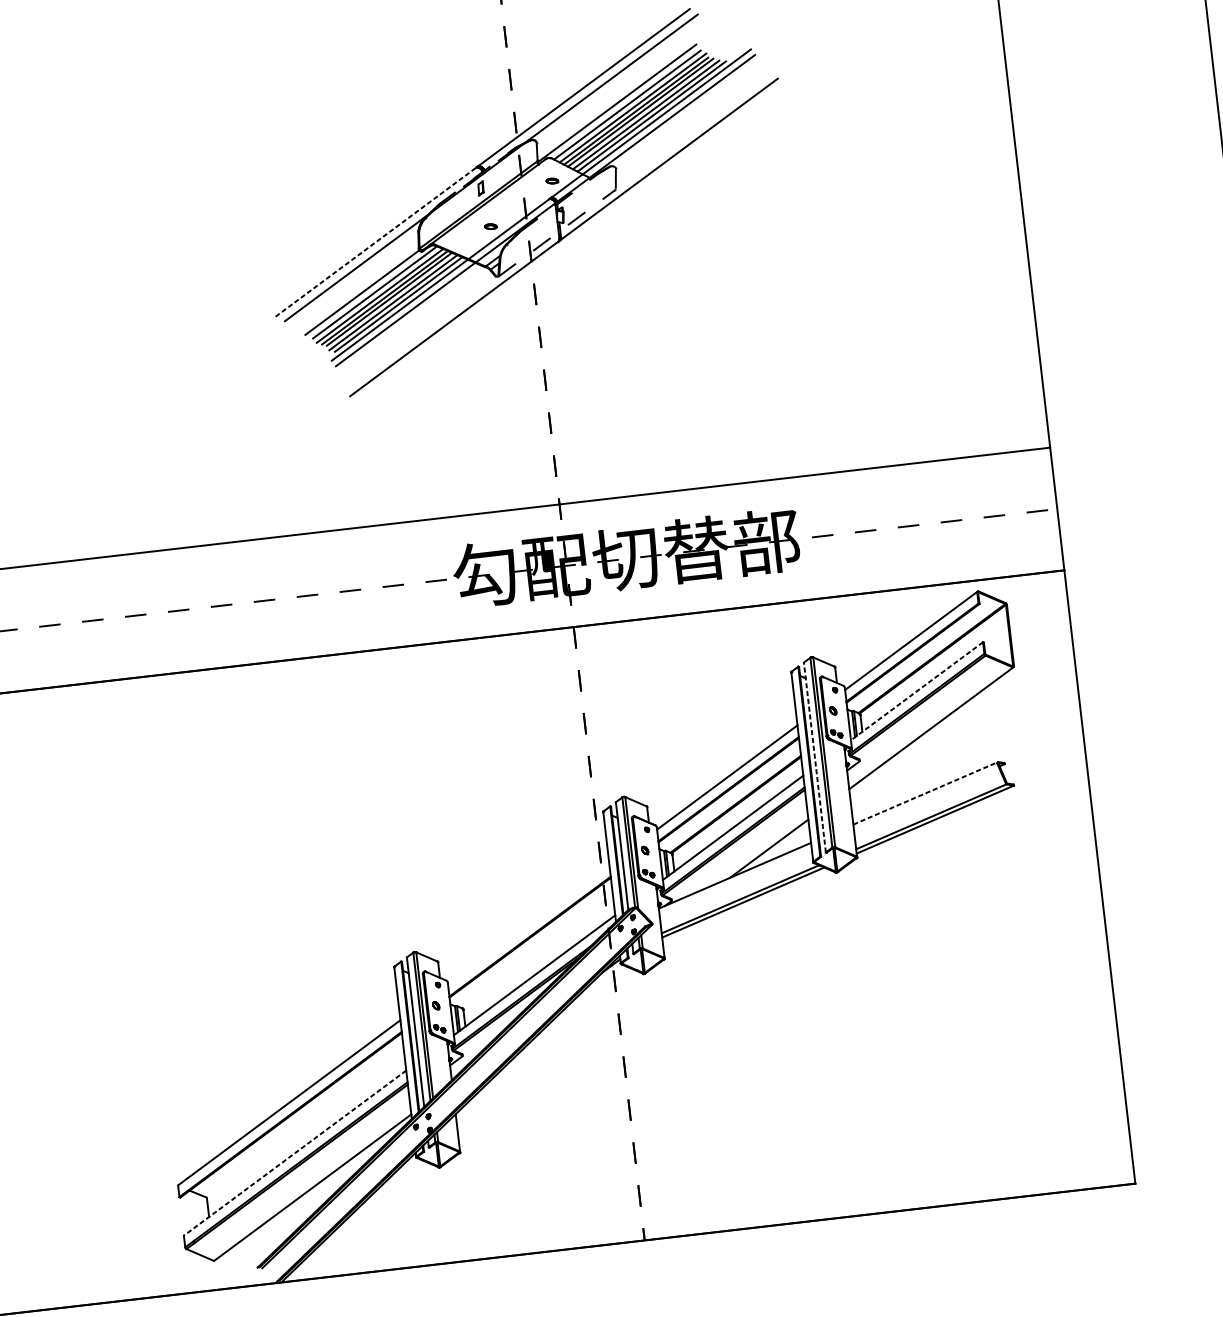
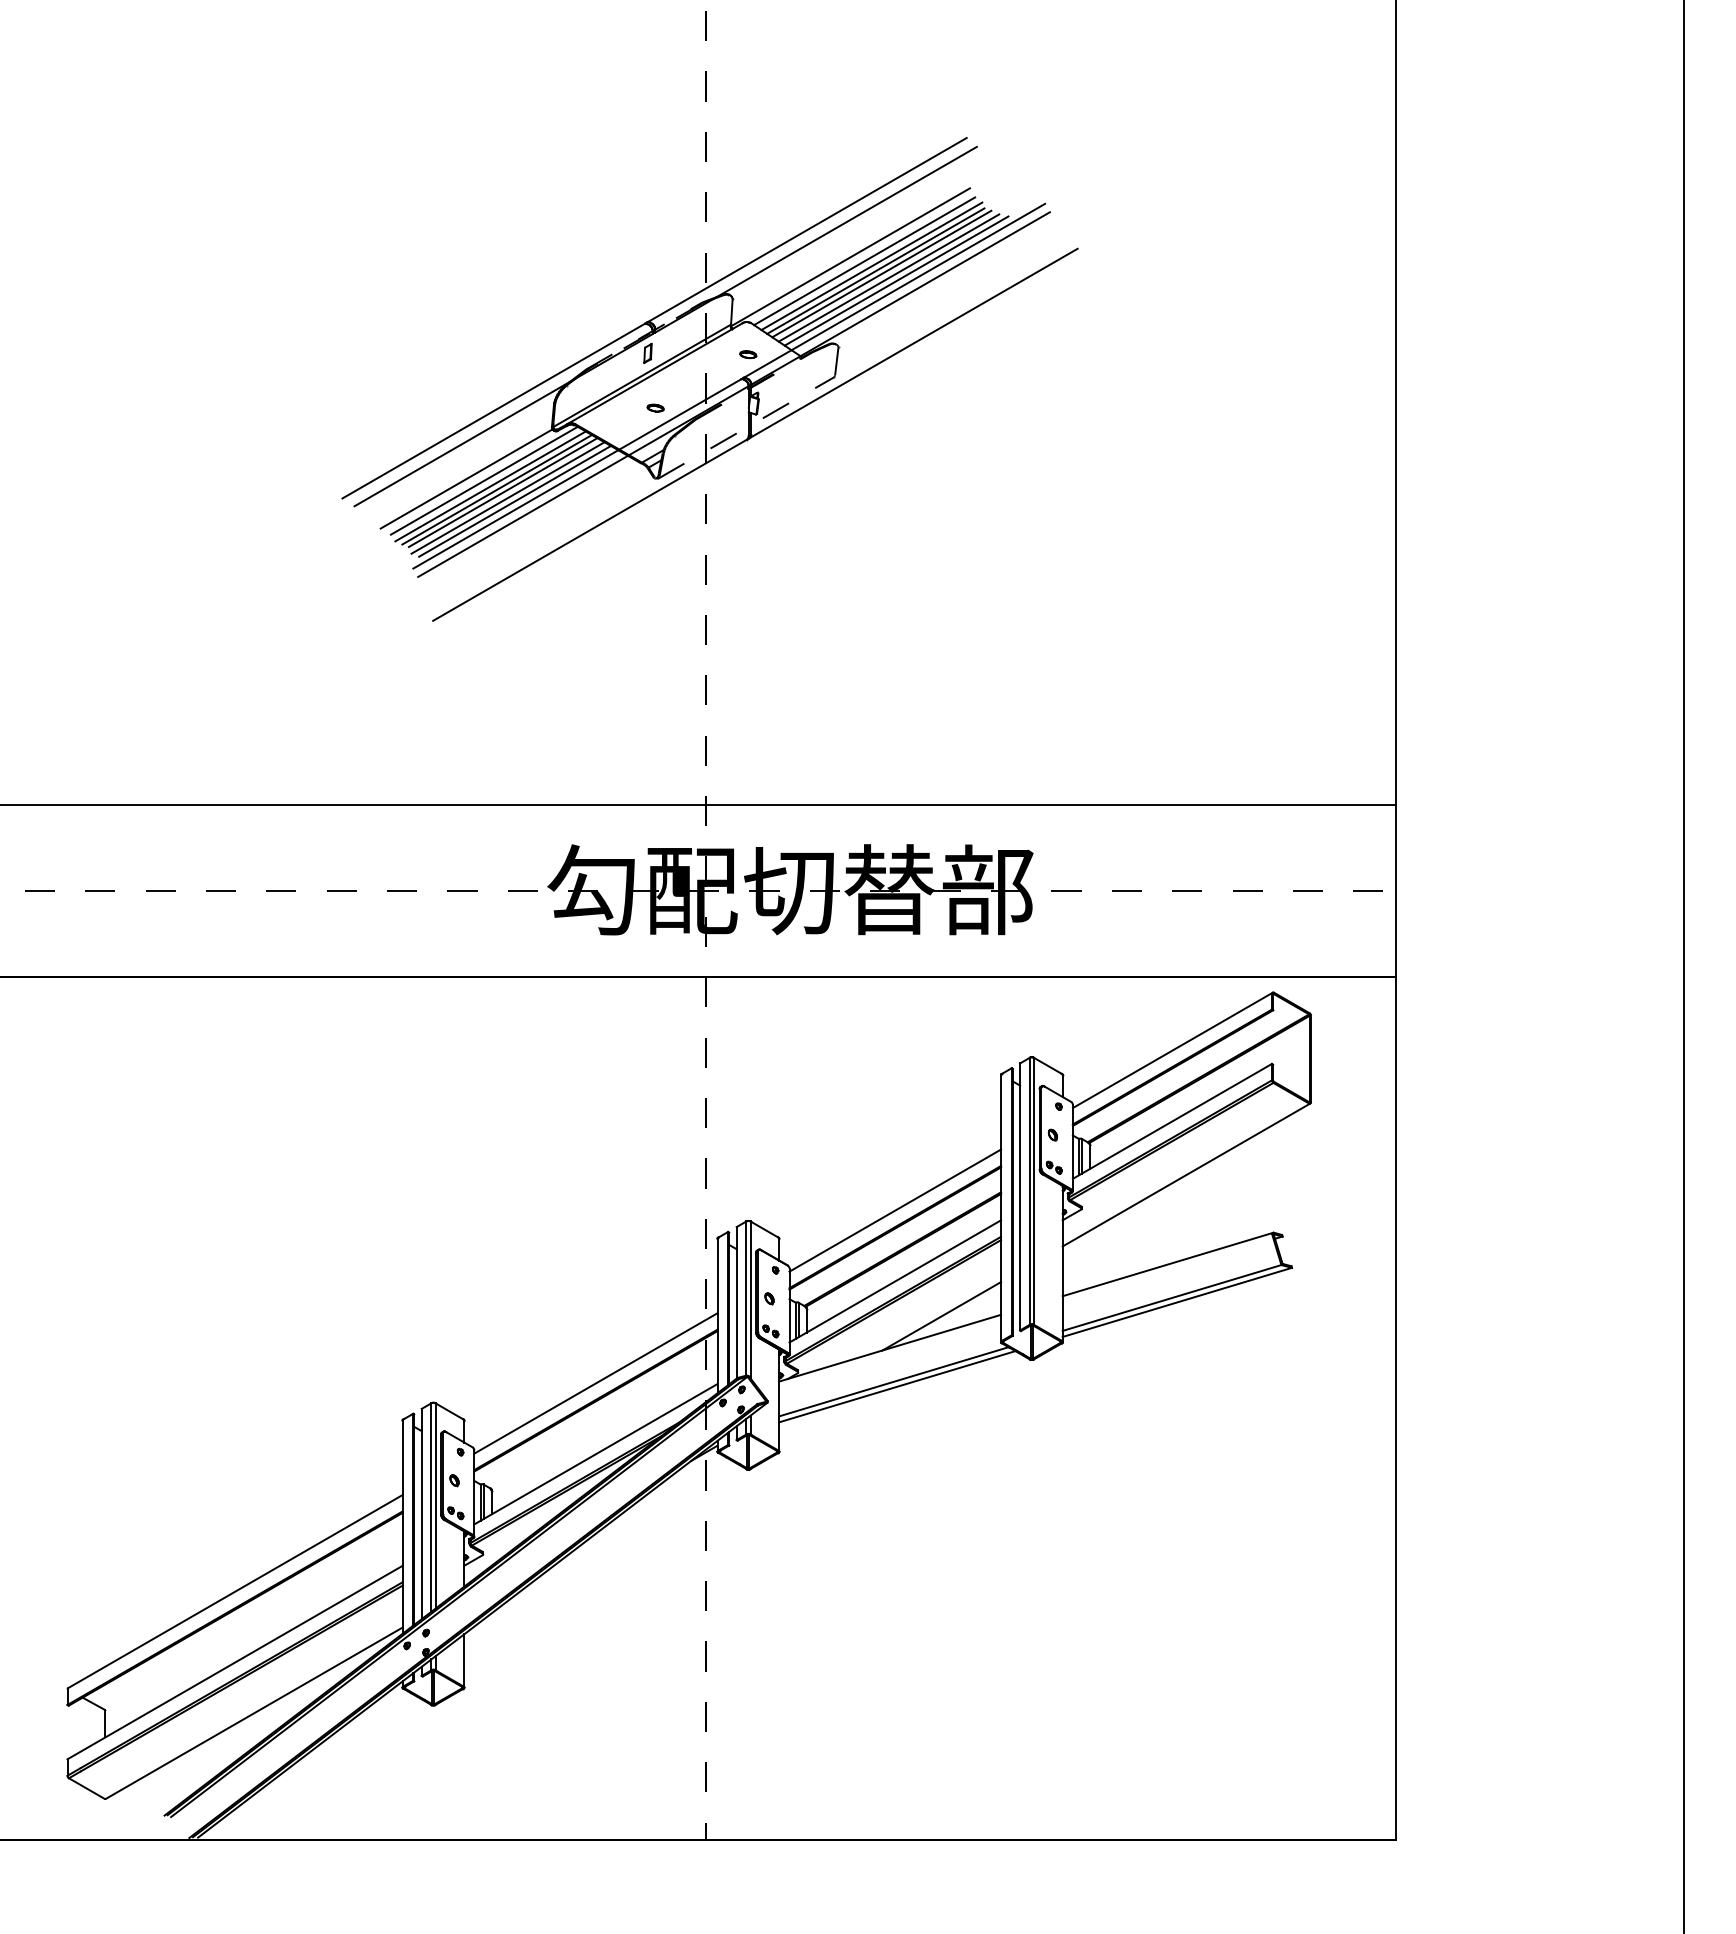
line: (375, 242) -> (493, 411), dashed -> solid
line: (917, 691) -> (1172, 1121), dashed -> solid
line: (815, 757) -> (1020, 1196), dashed -> solid
line: (925, 793) -> (1168, 1264), dashed -> solid
line: (528, 925) -> (595, 1383), added
line: (294, 1153) -> (234, 1662), dashed -> solid

